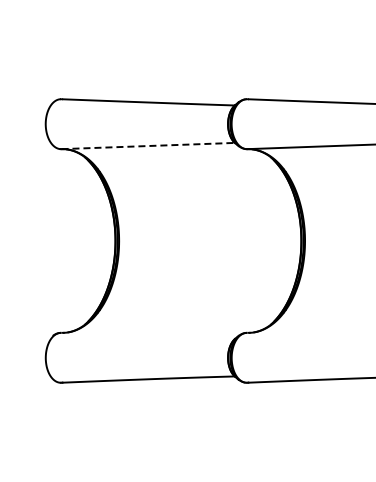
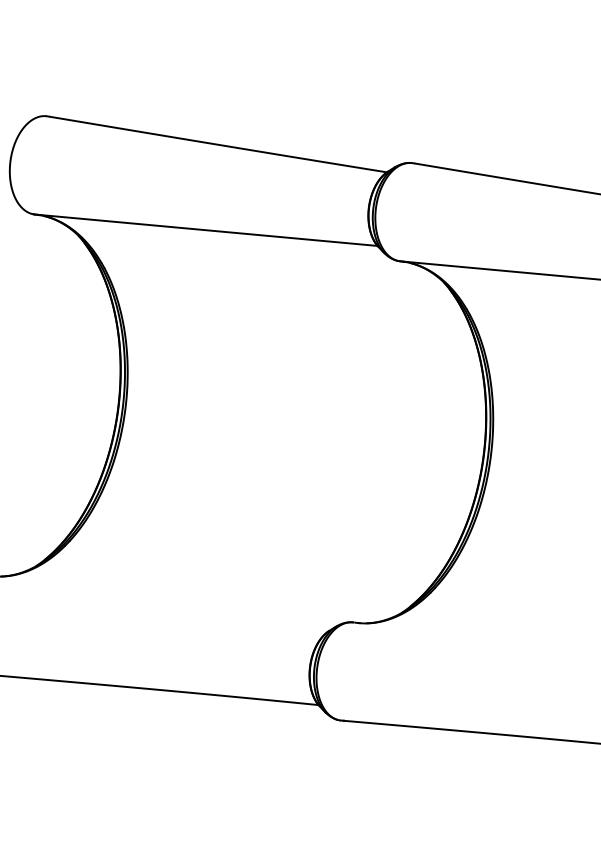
line: (148, 146) -> (206, 231), dashed -> solid

